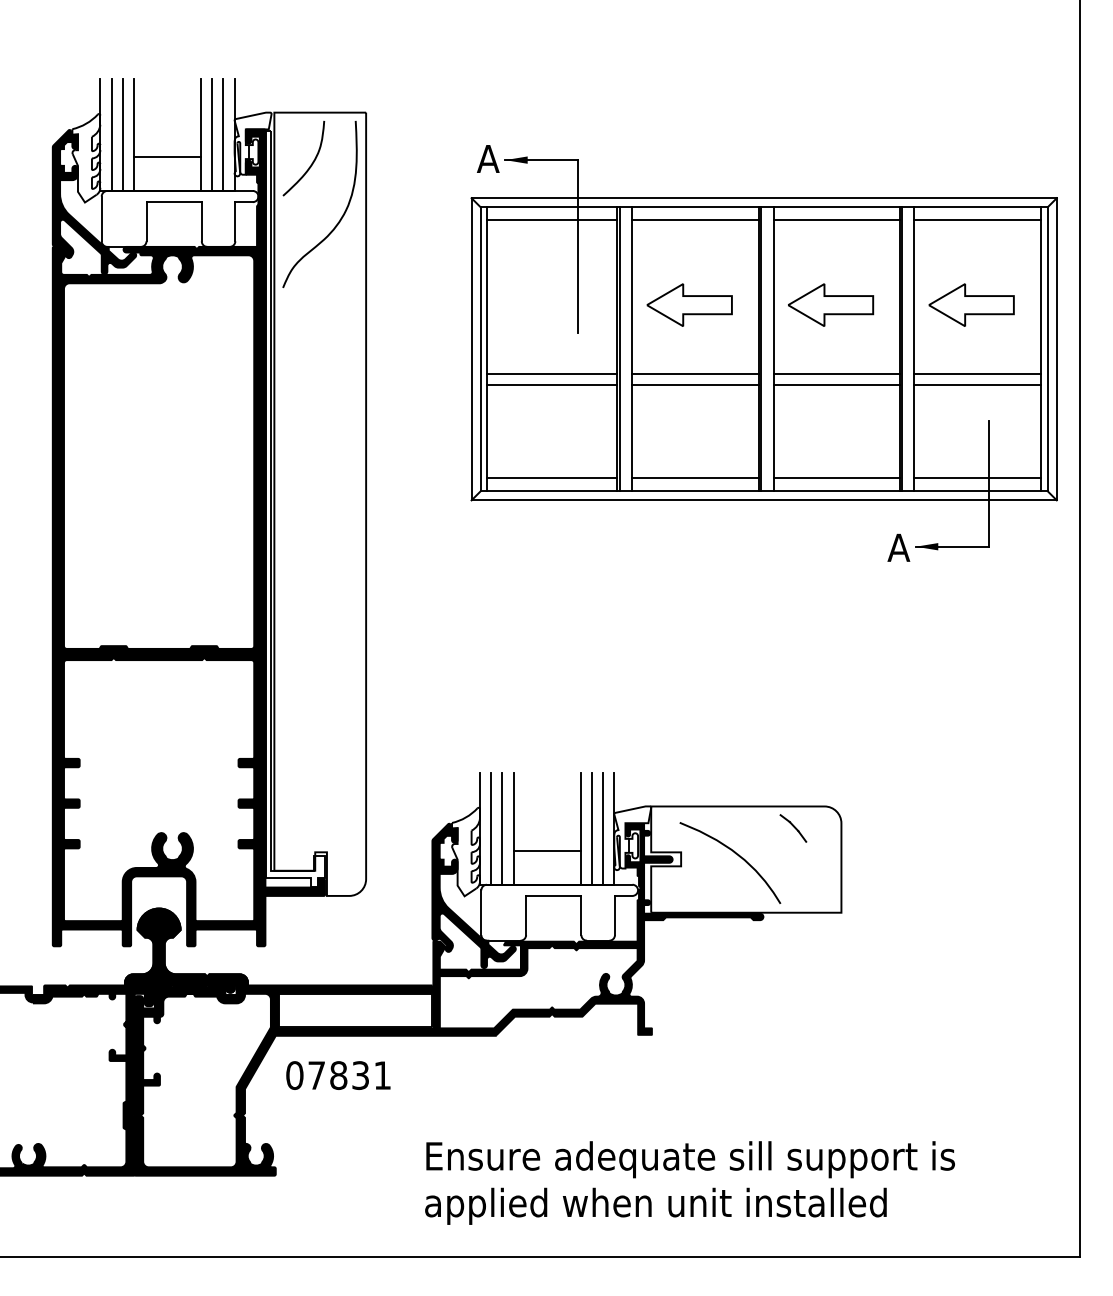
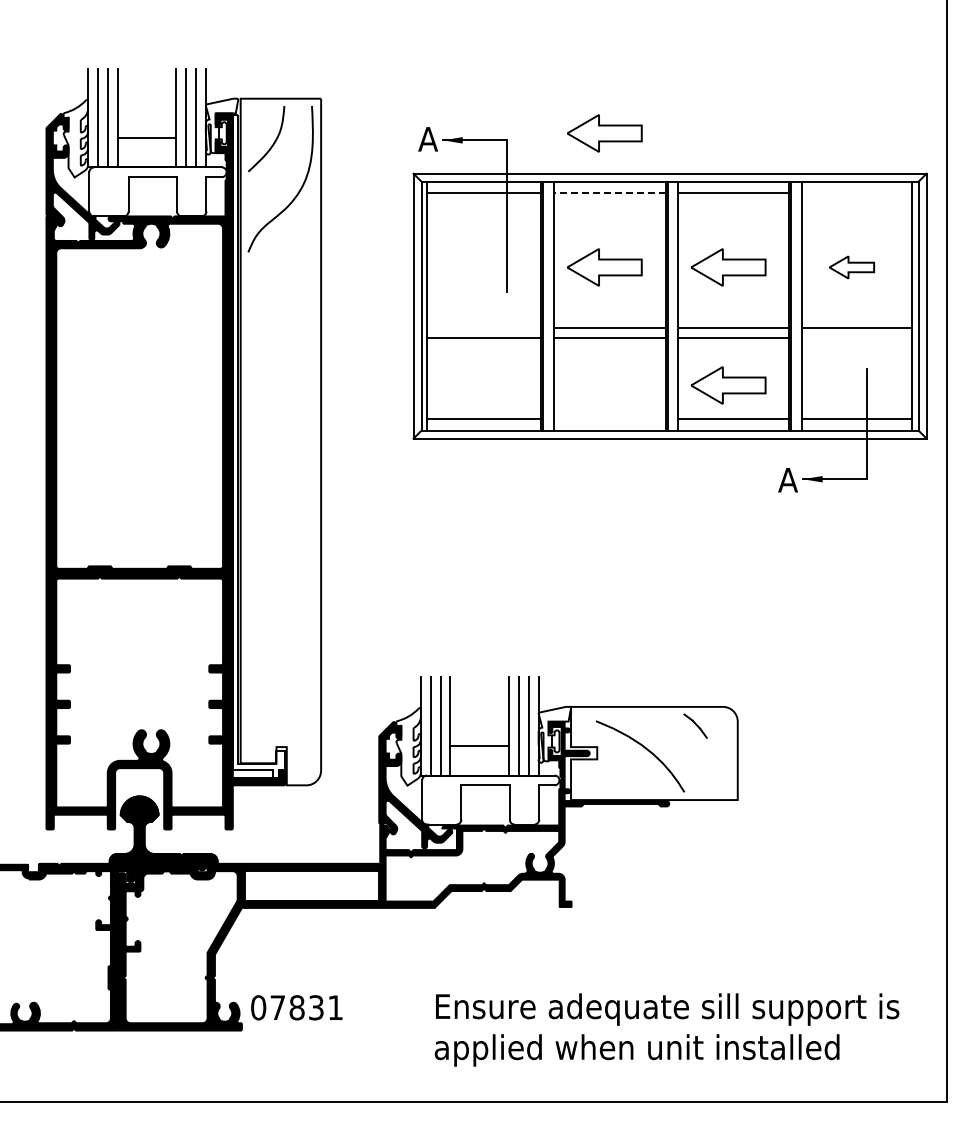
part: (689, 152) -> (604, 133), added
line: (695, 219) -> (609, 192), solid -> dashed
line: (976, 219) -> (856, 192), removed
part: (971, 305) -> (851, 267), size x0.6
line: (551, 373) -> (483, 327), removed
line: (976, 385) -> (856, 337), removed
part: (830, 439) -> (728, 385), added
line: (695, 478) -> (609, 419), removed
text: (338, 1075) -> (296, 1007), moved
text: (689, 1182) -> (666, 1029), moved

